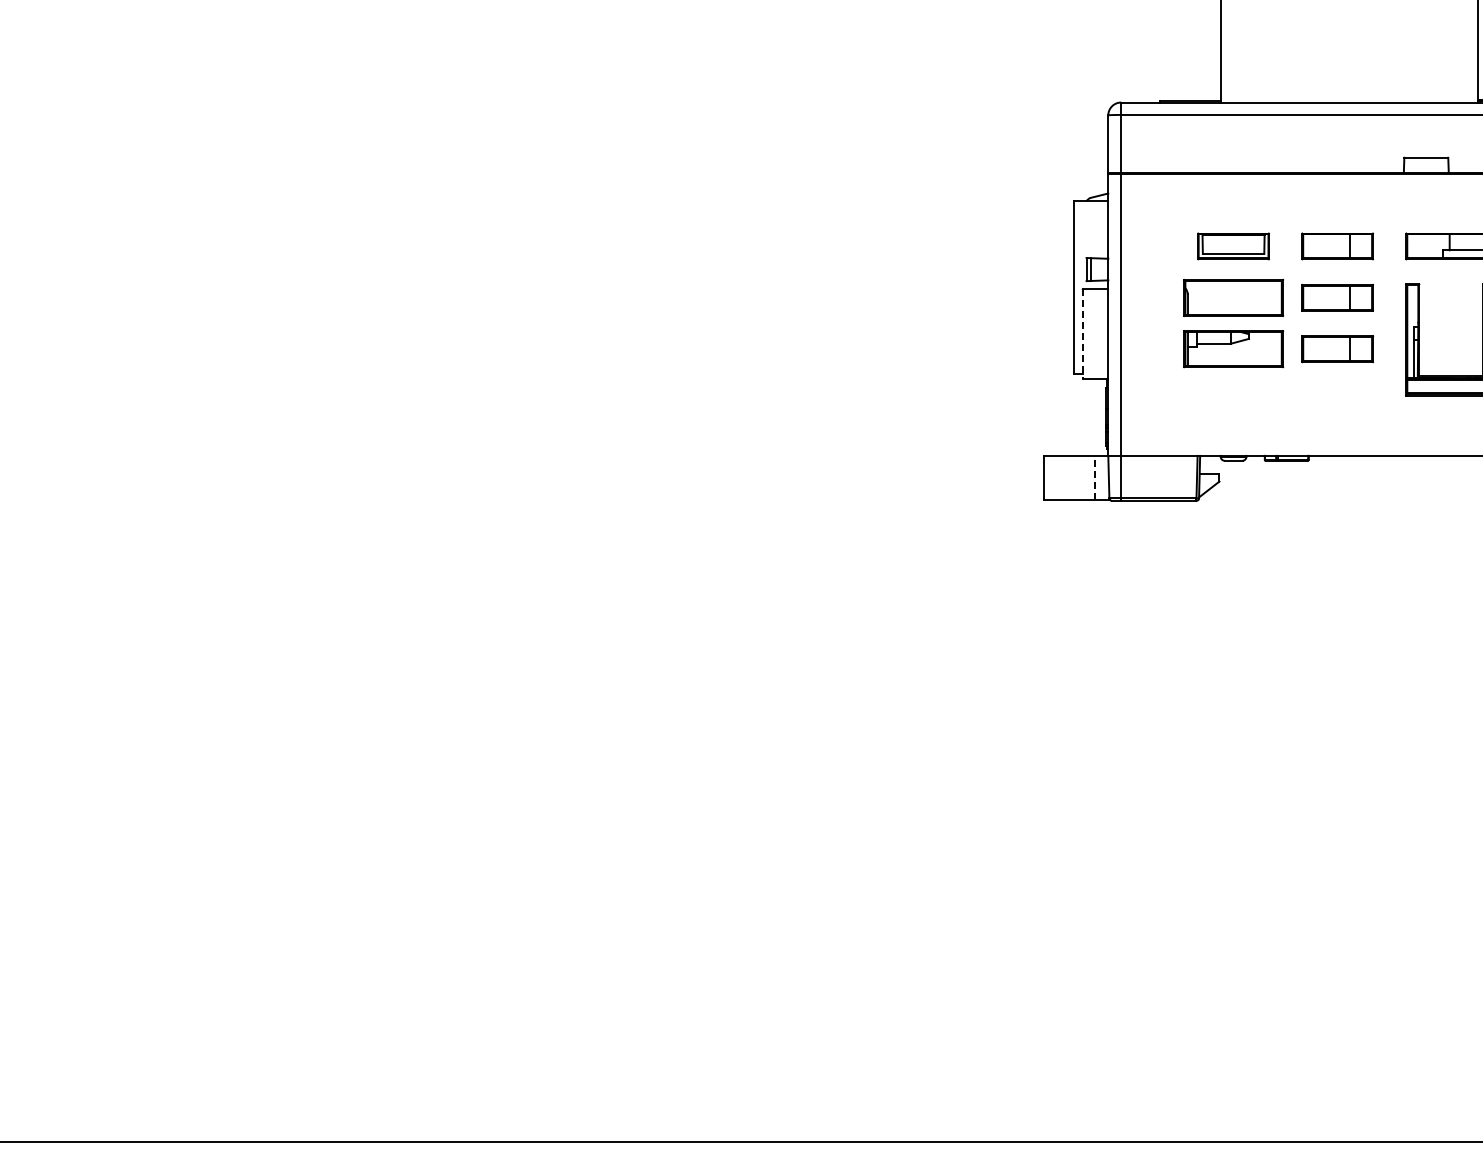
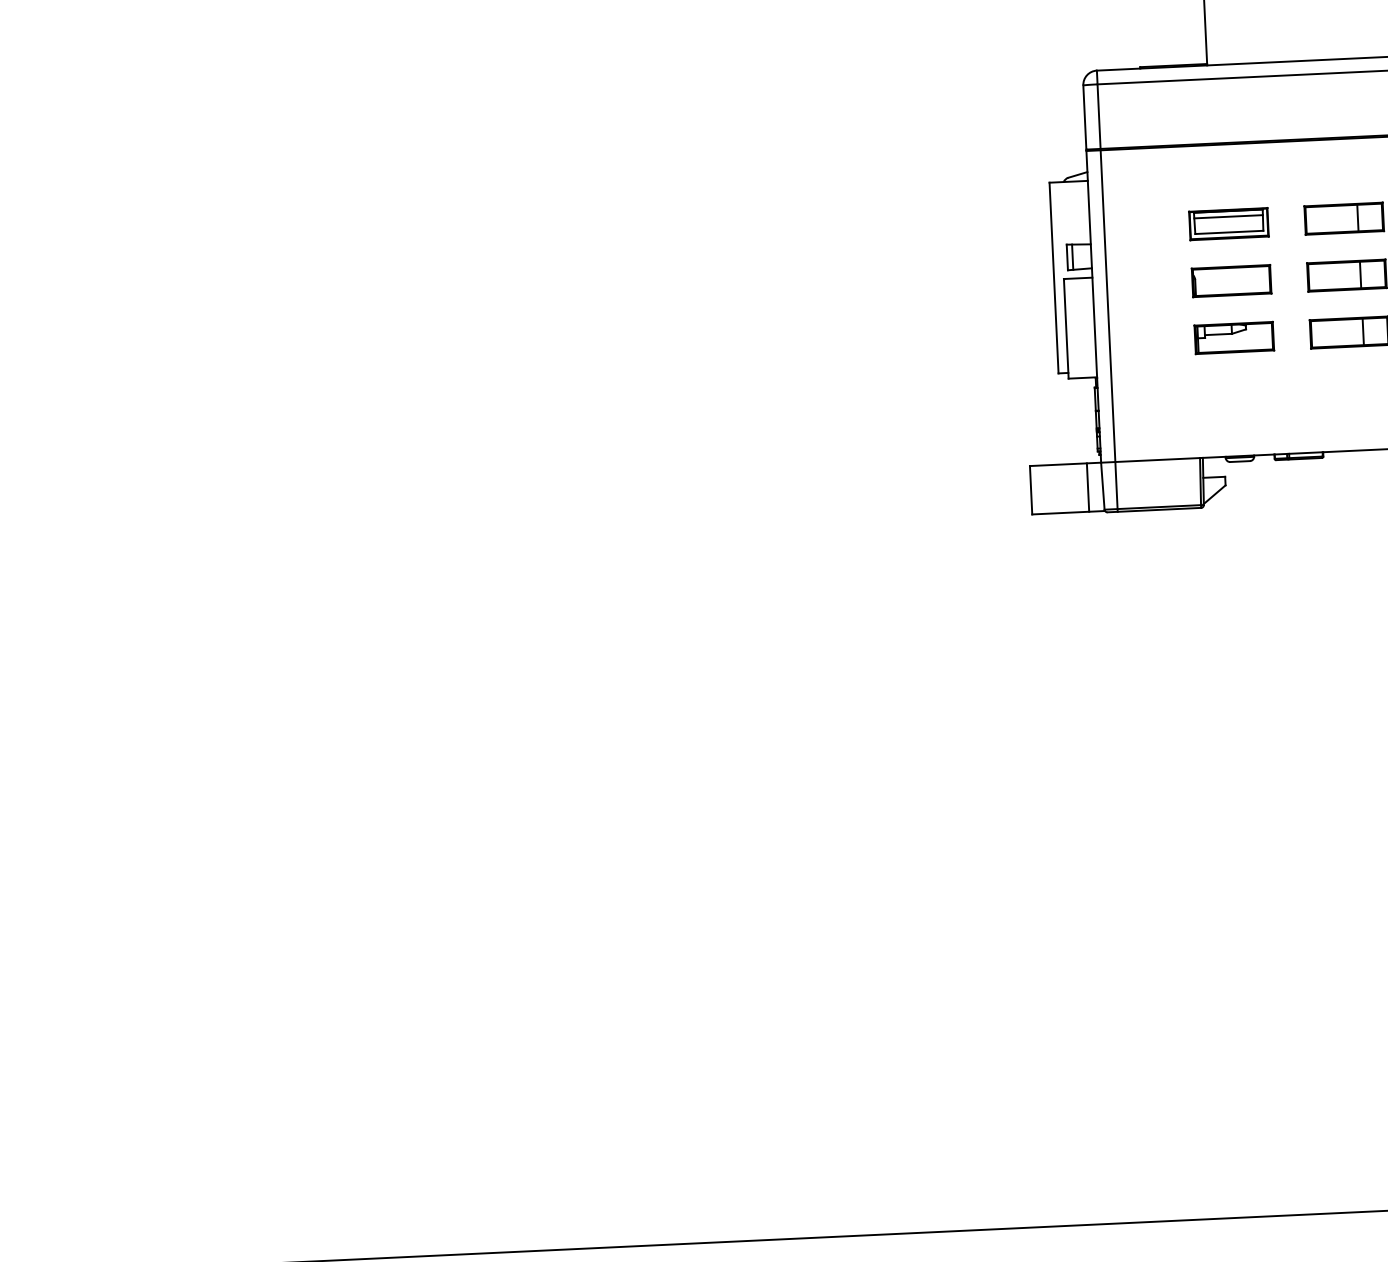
line: (1233, 239) -> (1228, 216), added
part: (1233, 297) -> (1231, 280), size x0.71
line: (1082, 333) -> (1066, 328), dashed -> solid
part: (1233, 349) -> (1234, 338), size x0.71
line: (1095, 477) -> (1088, 487), dashed -> solid

